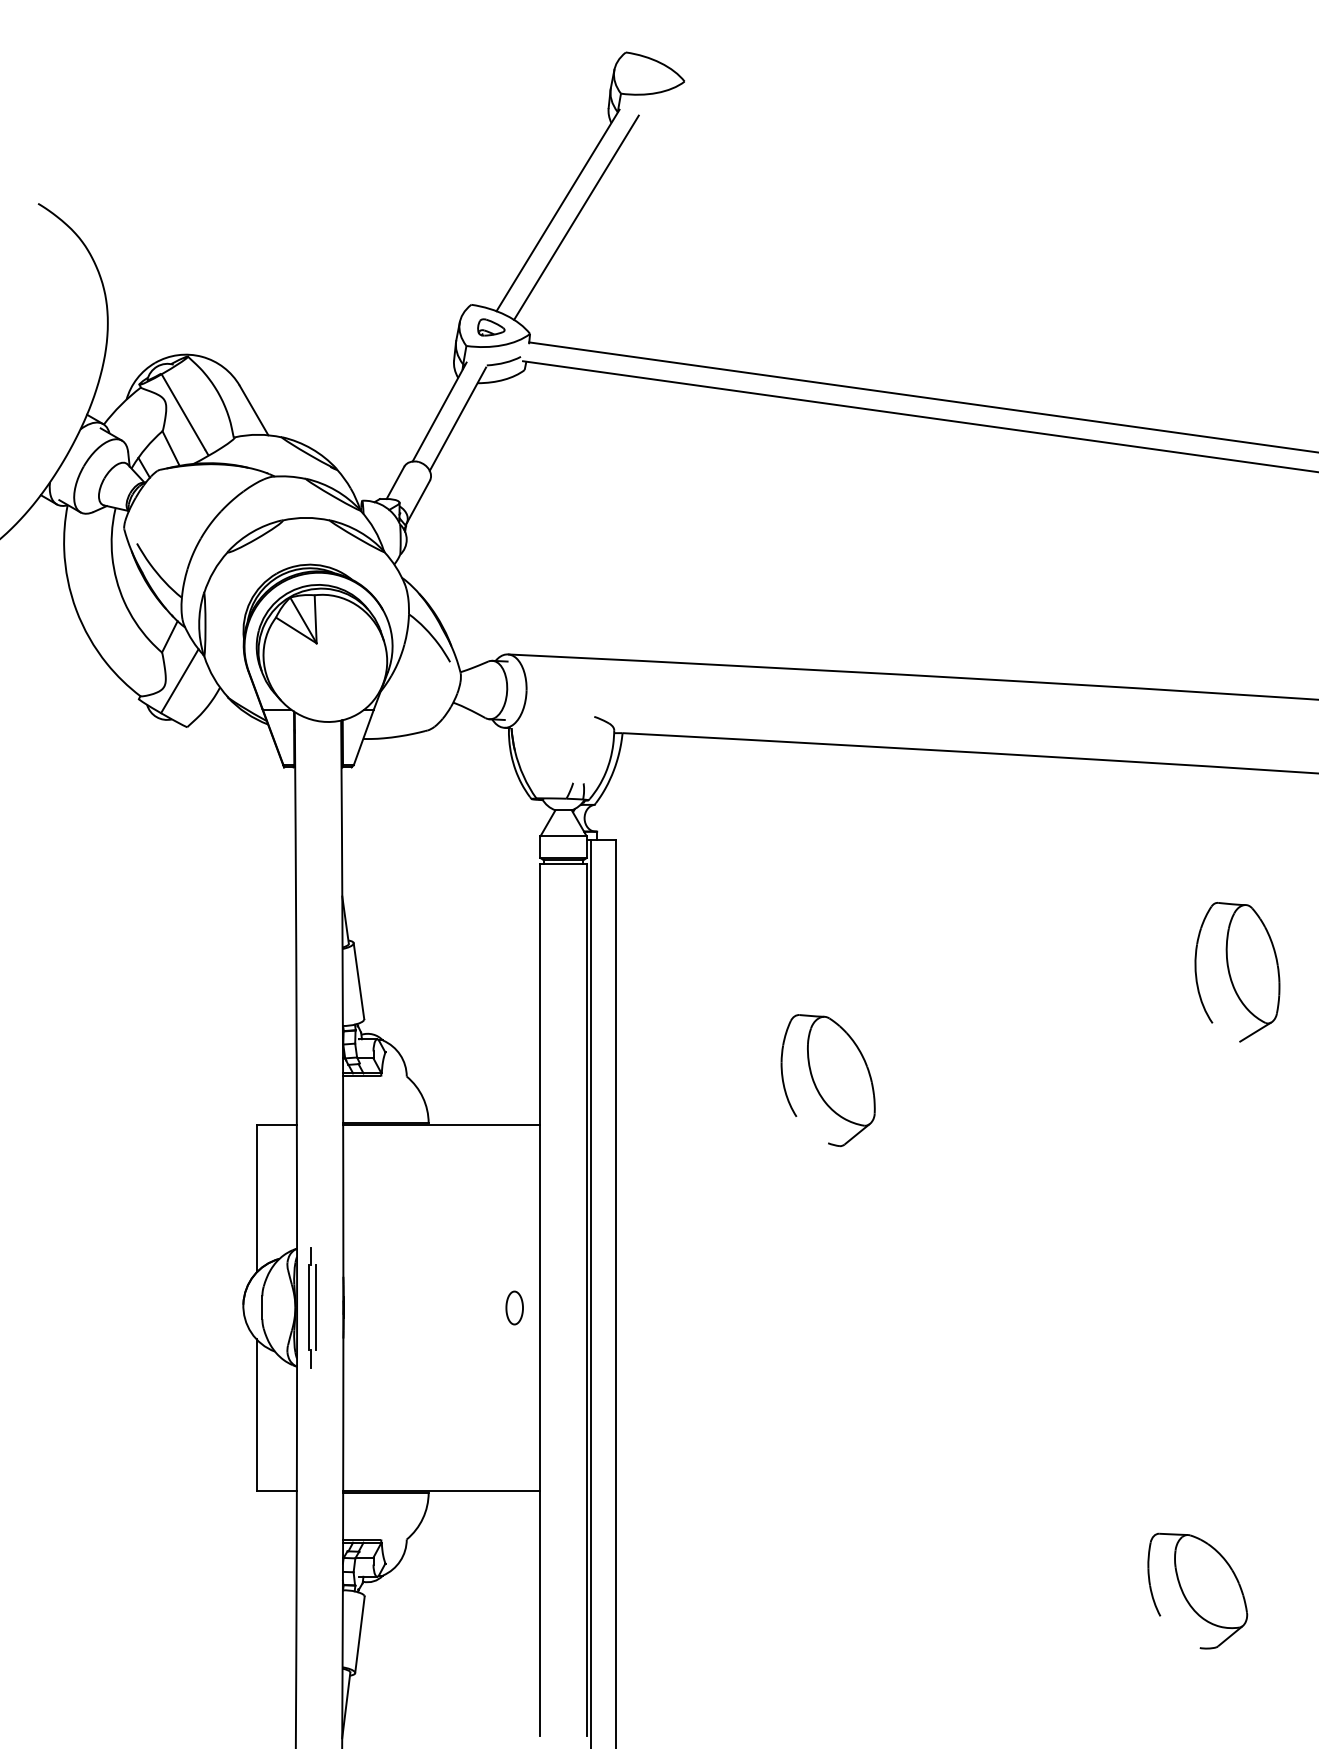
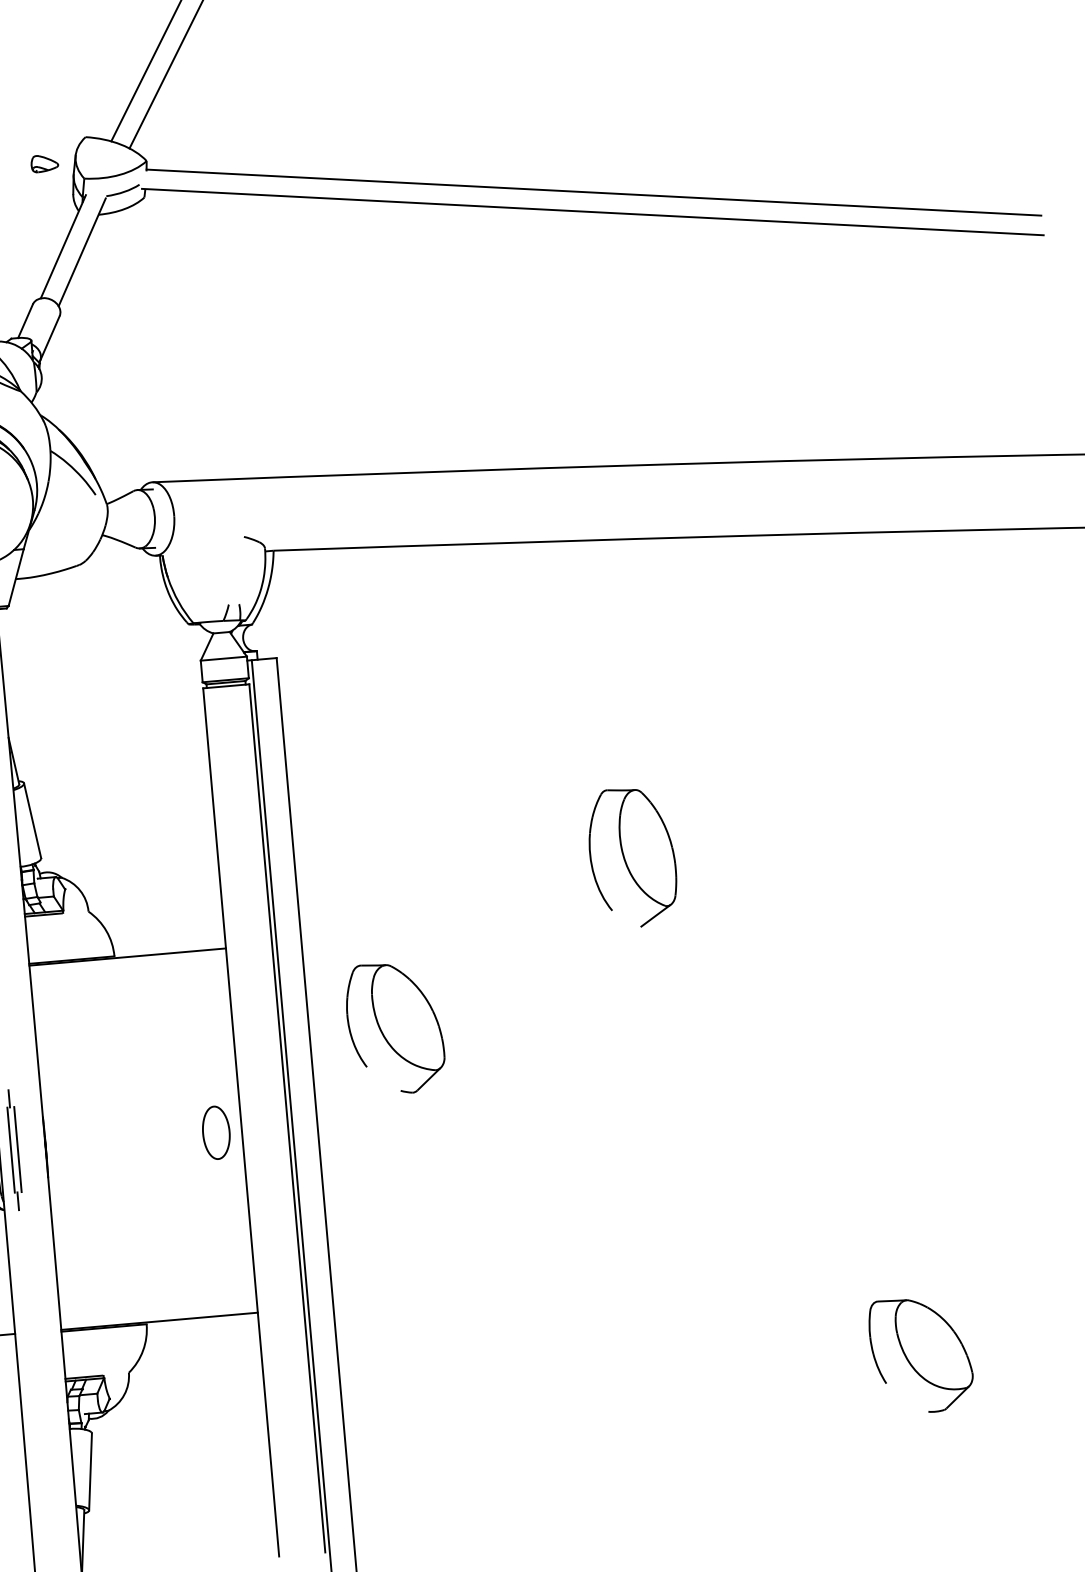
part: (491, 327) -> (44, 163), moved
part: (1237, 972) -> (632, 857), moved
part: (827, 1080) -> (394, 1028), moved
part: (514, 1307) -> (215, 1132), size x1.6

